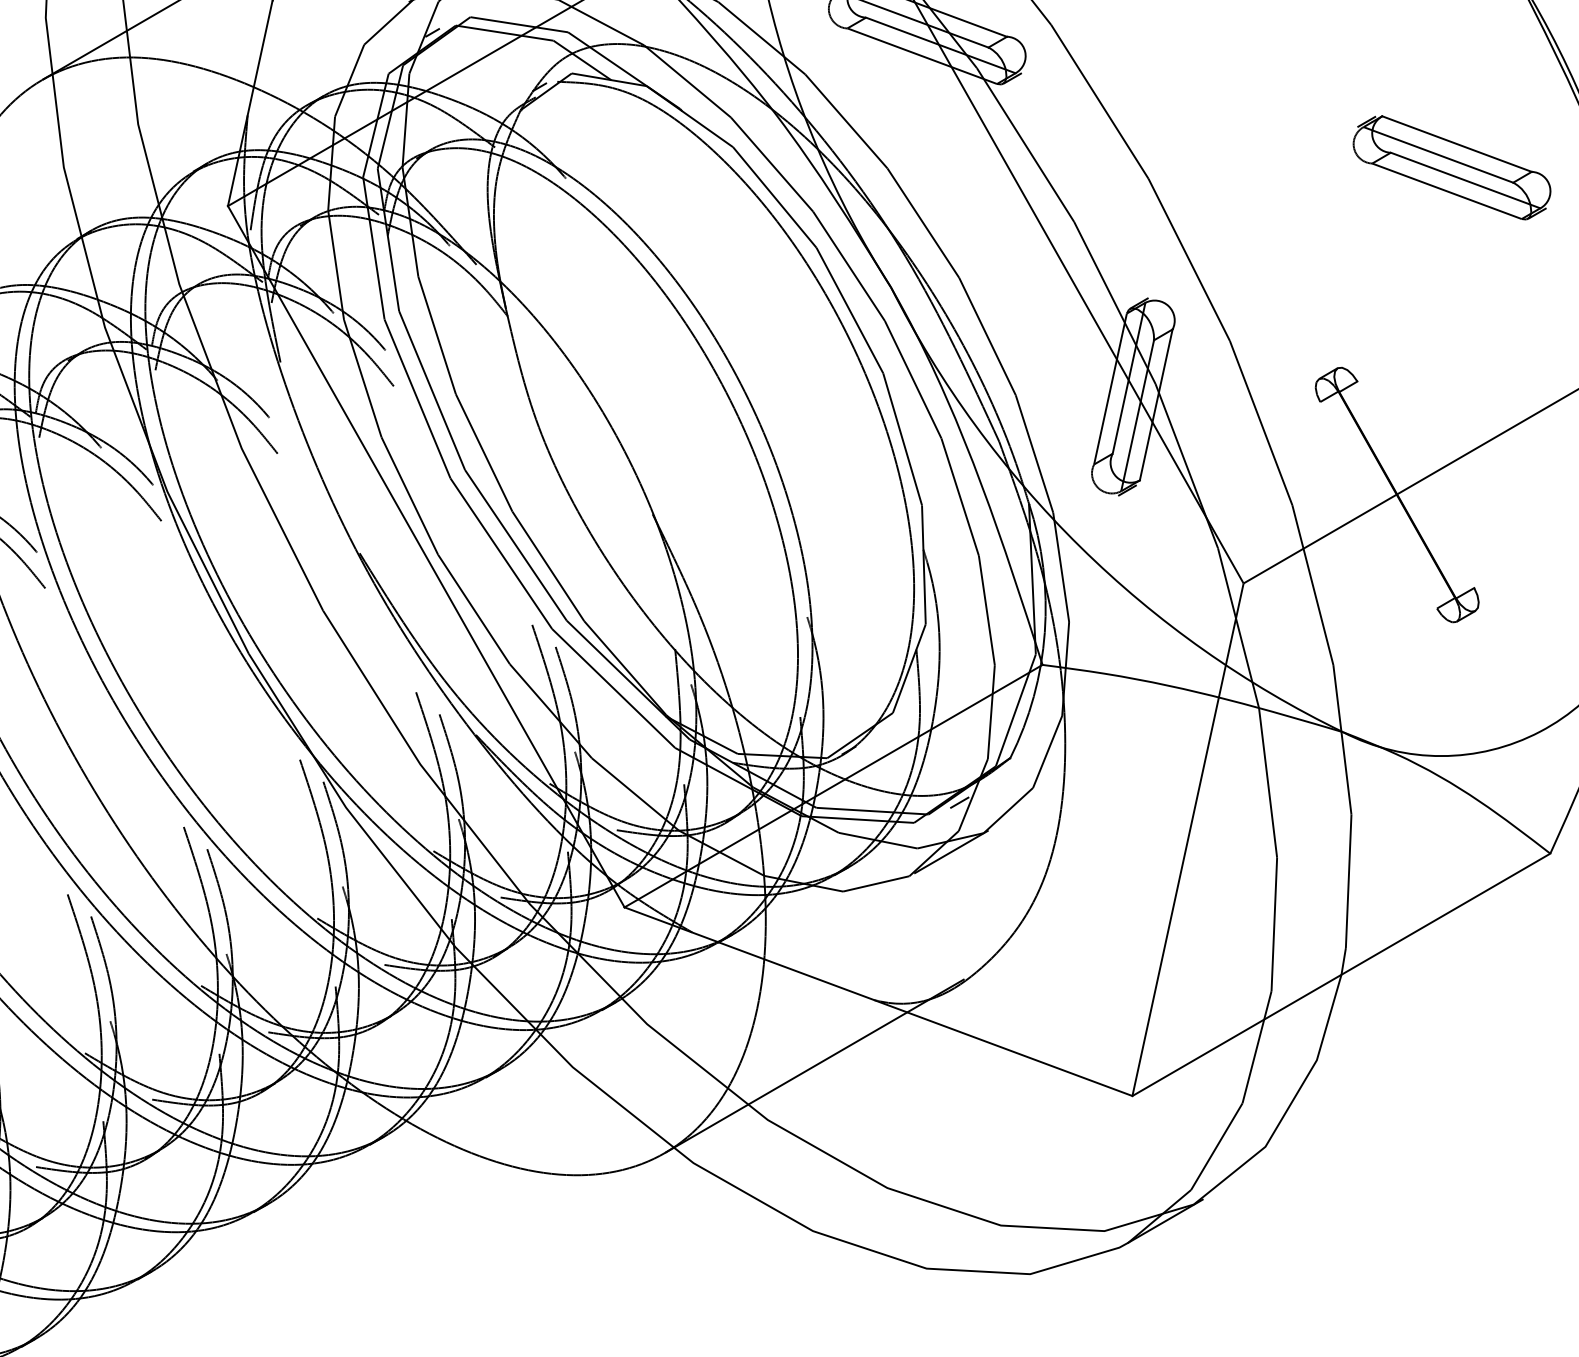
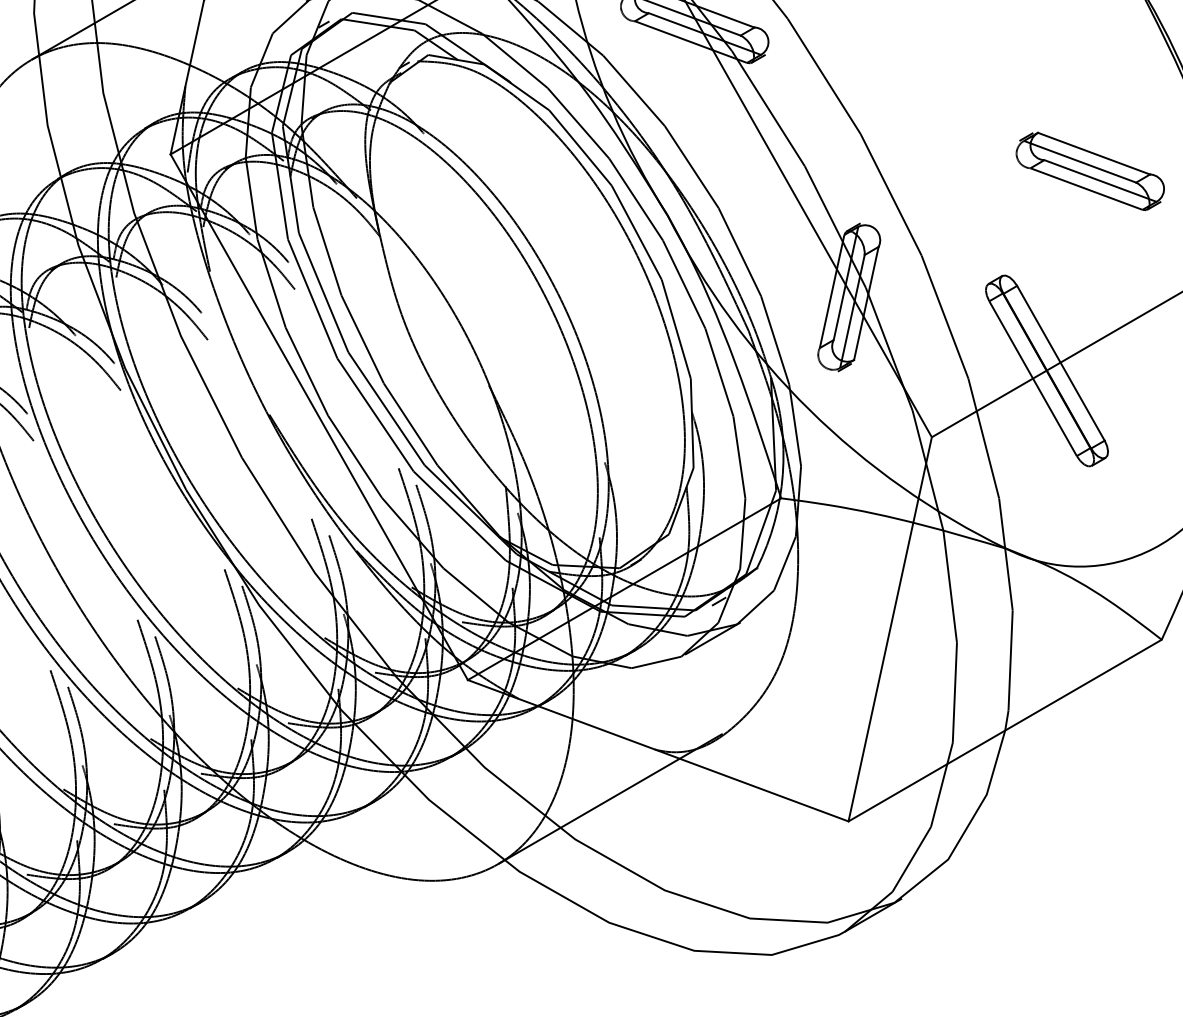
part: (1451, 167) -> (1089, 171), moved
line: (1415, 484) -> (1060, 363), added
line: (1378, 505) -> (1032, 378), added

